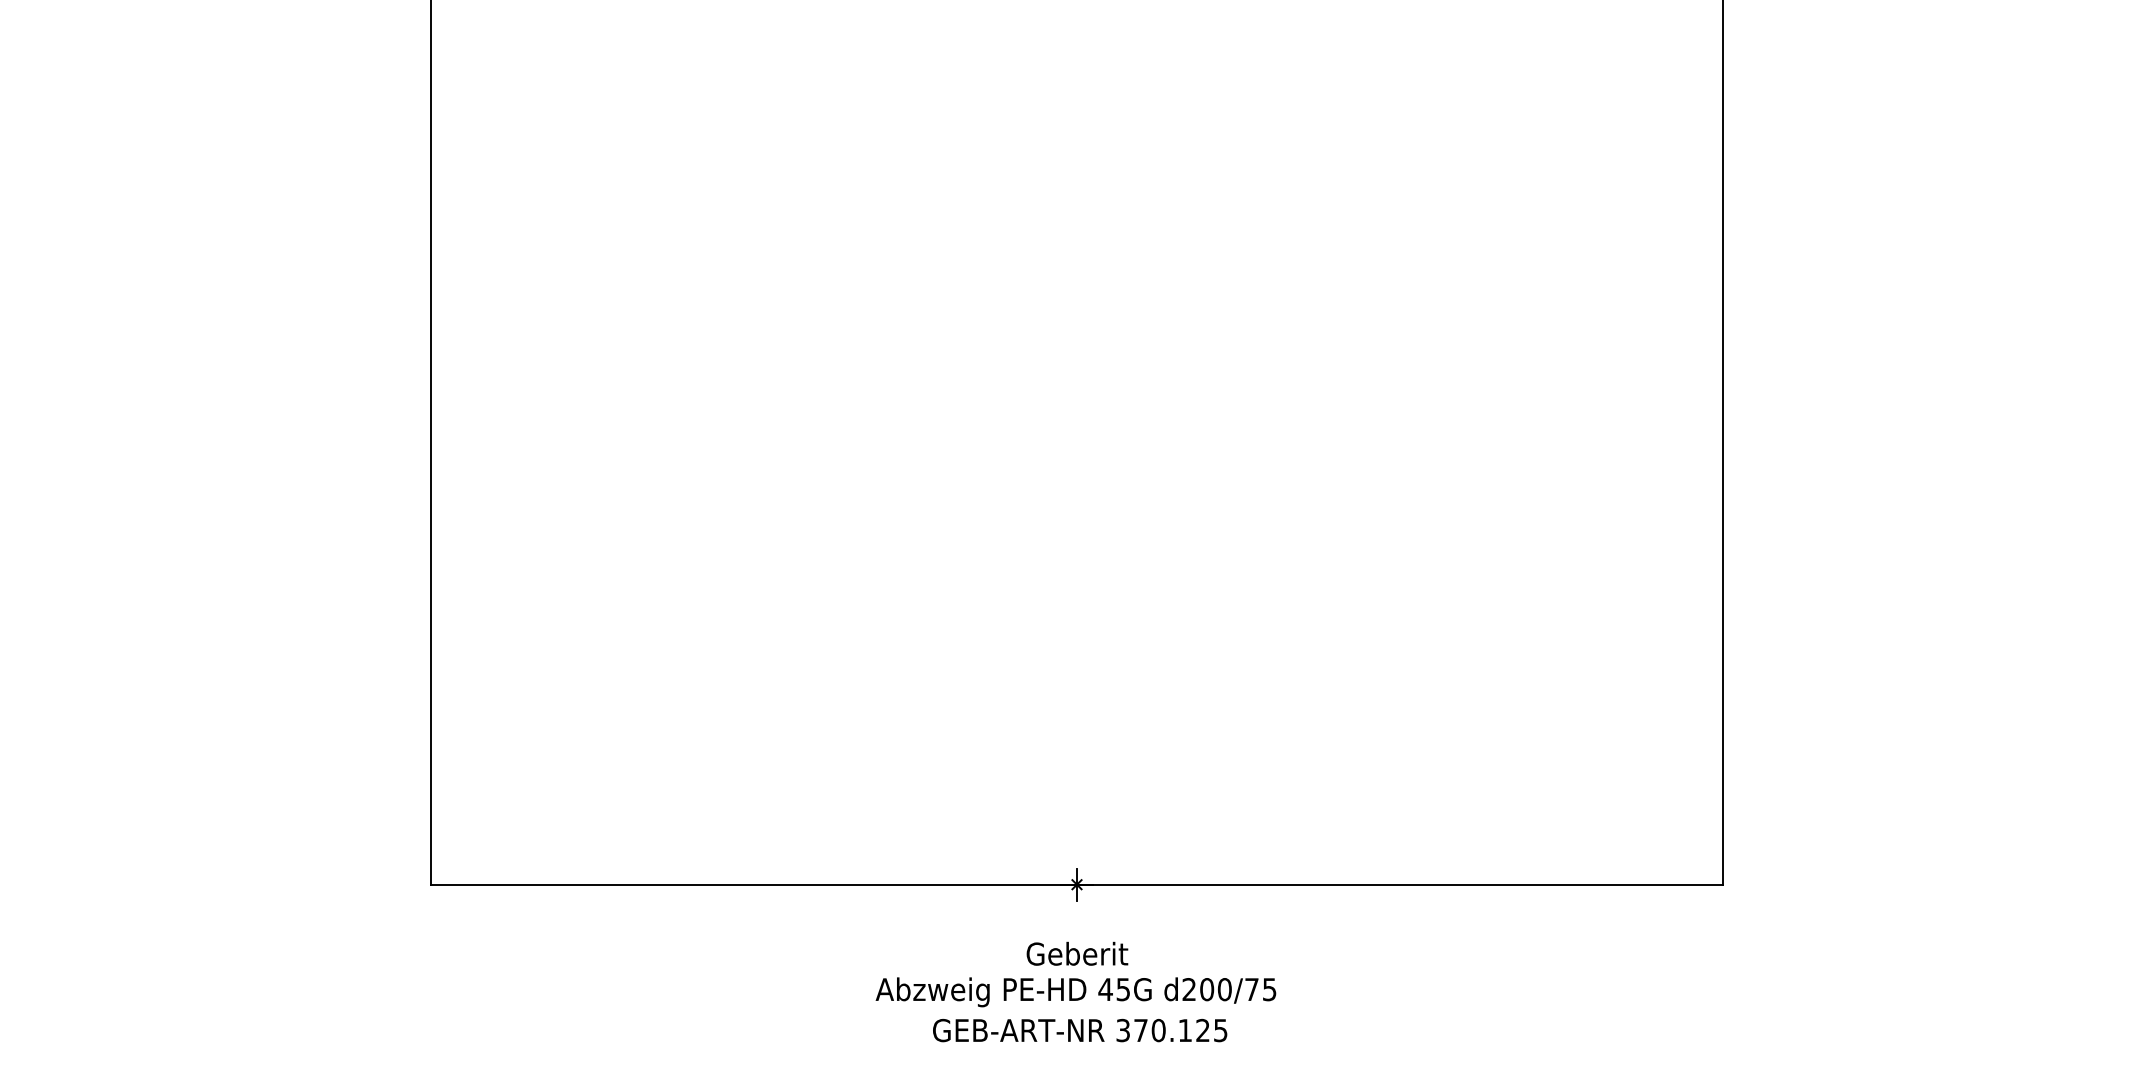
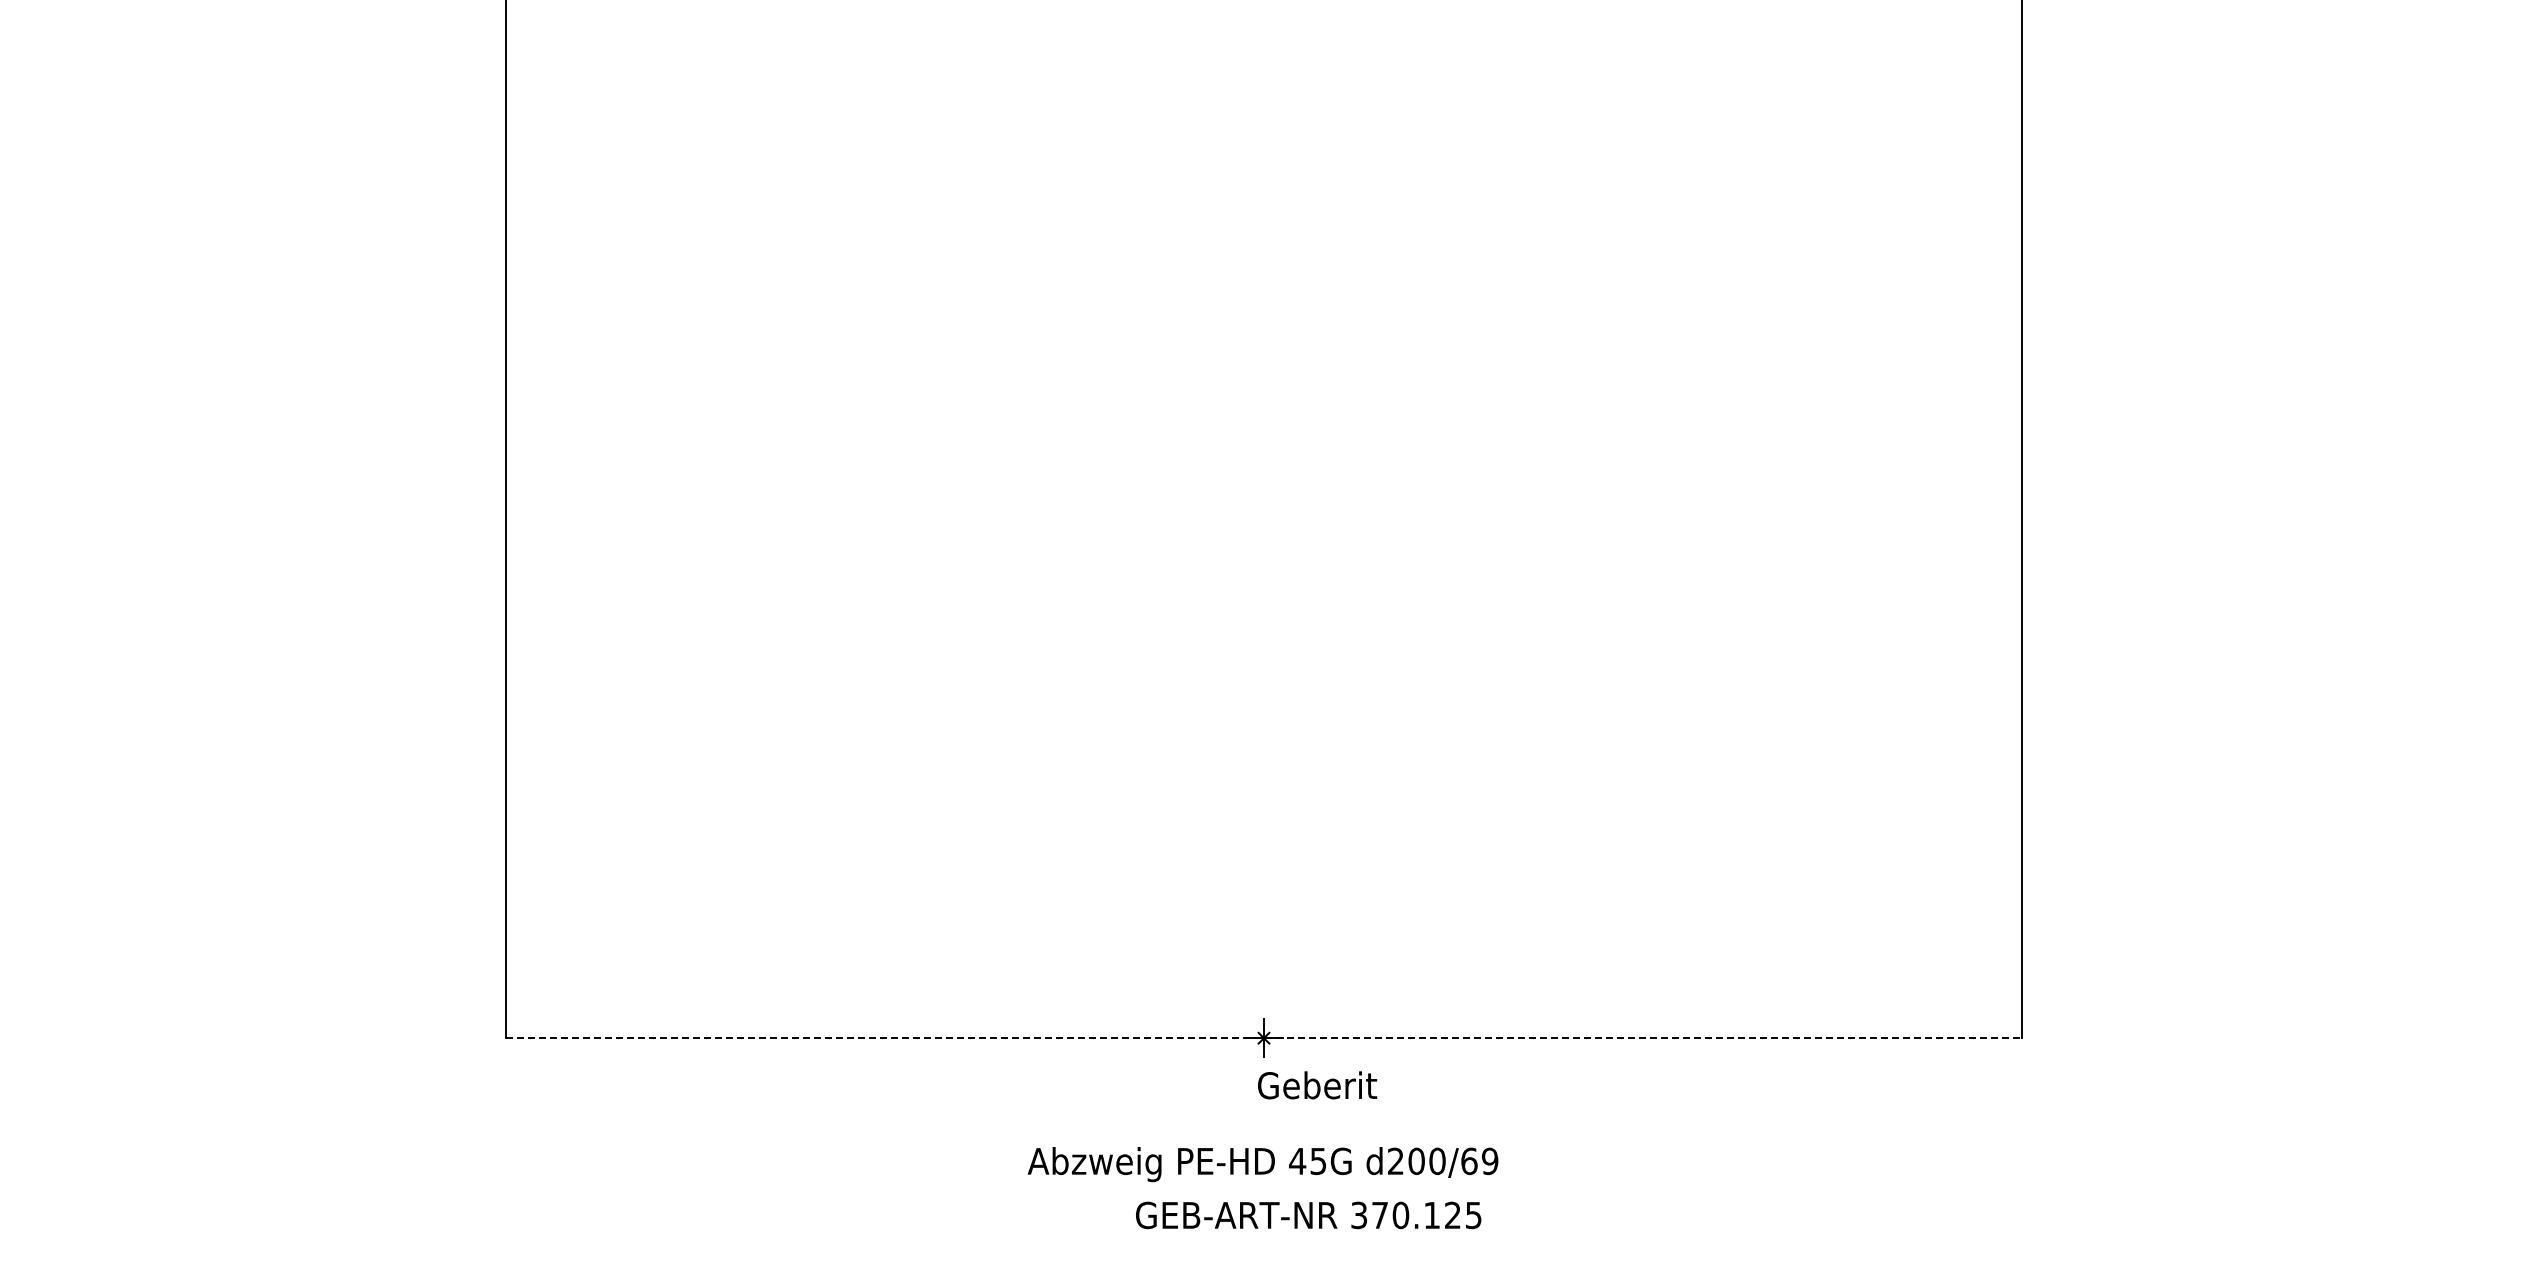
line: (1077, 884) -> (1264, 1038), solid -> dashed
text: (1077, 953) -> (1317, 1085), moved
text: (1260, 989) -> (1479, 1161), d200/75 -> d200/69
text: (1079, 1030) -> (1308, 1215), moved

